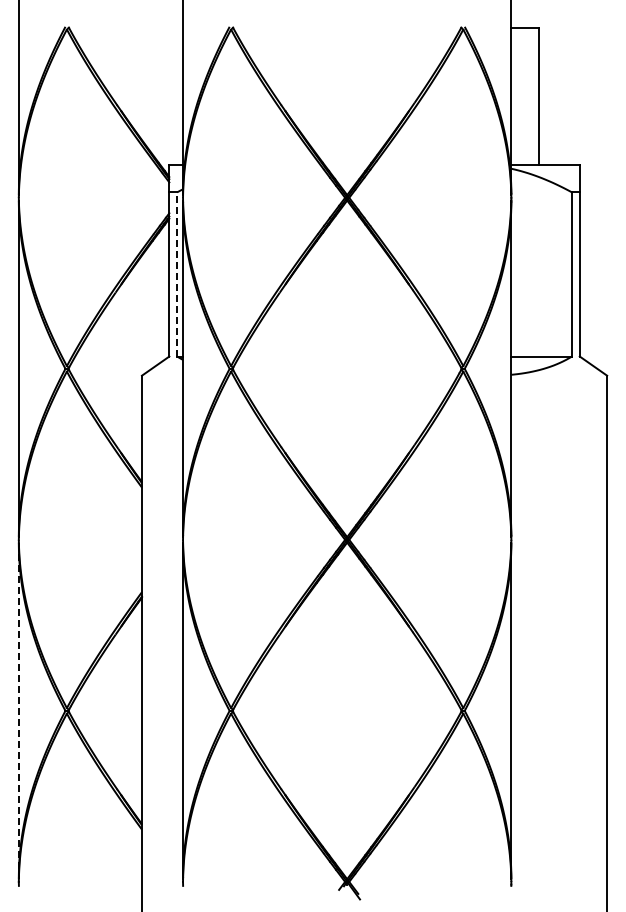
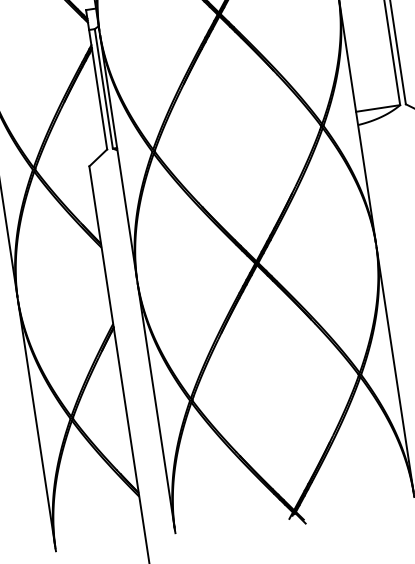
line: (177, 273) -> (103, 88), dashed -> solid
line: (18, 711) -> (36, 424), dashed -> solid

